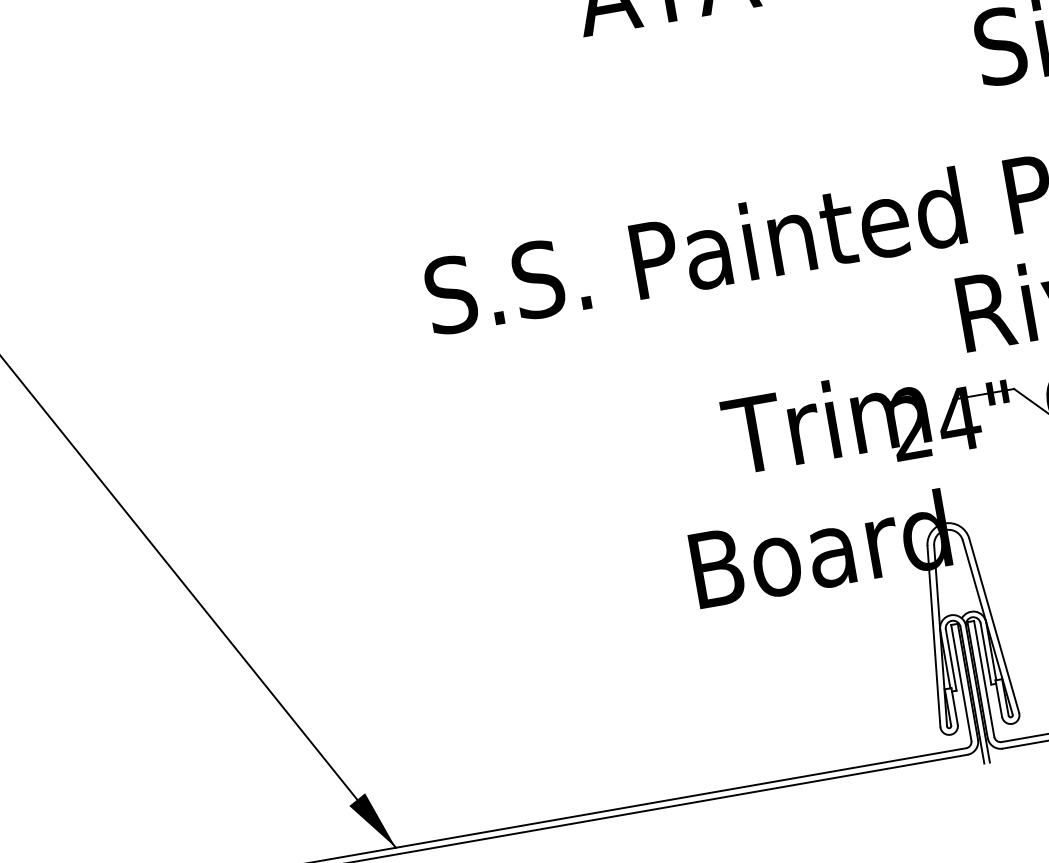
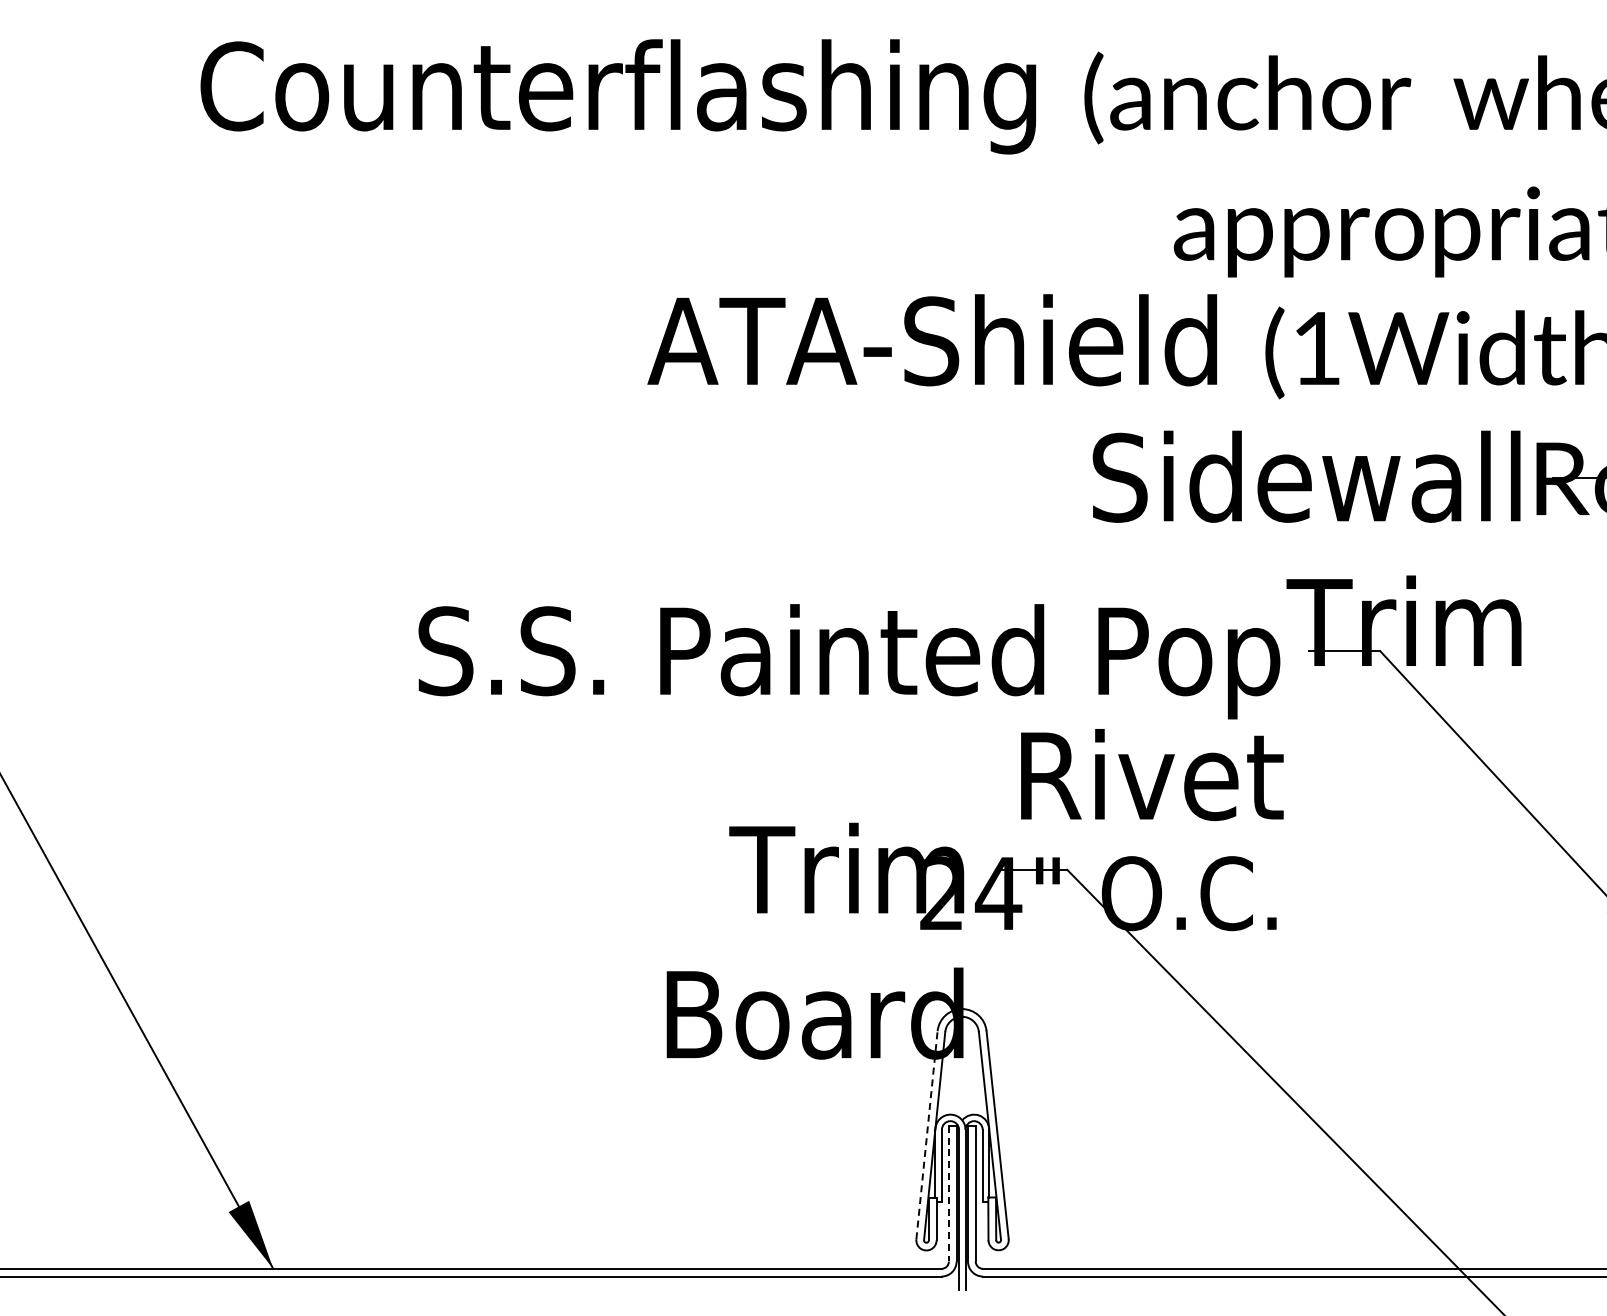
line: (934, 636) -> (927, 1135), solid -> dashed
line: (960, 682) -> (948, 1193), solid -> dashed

